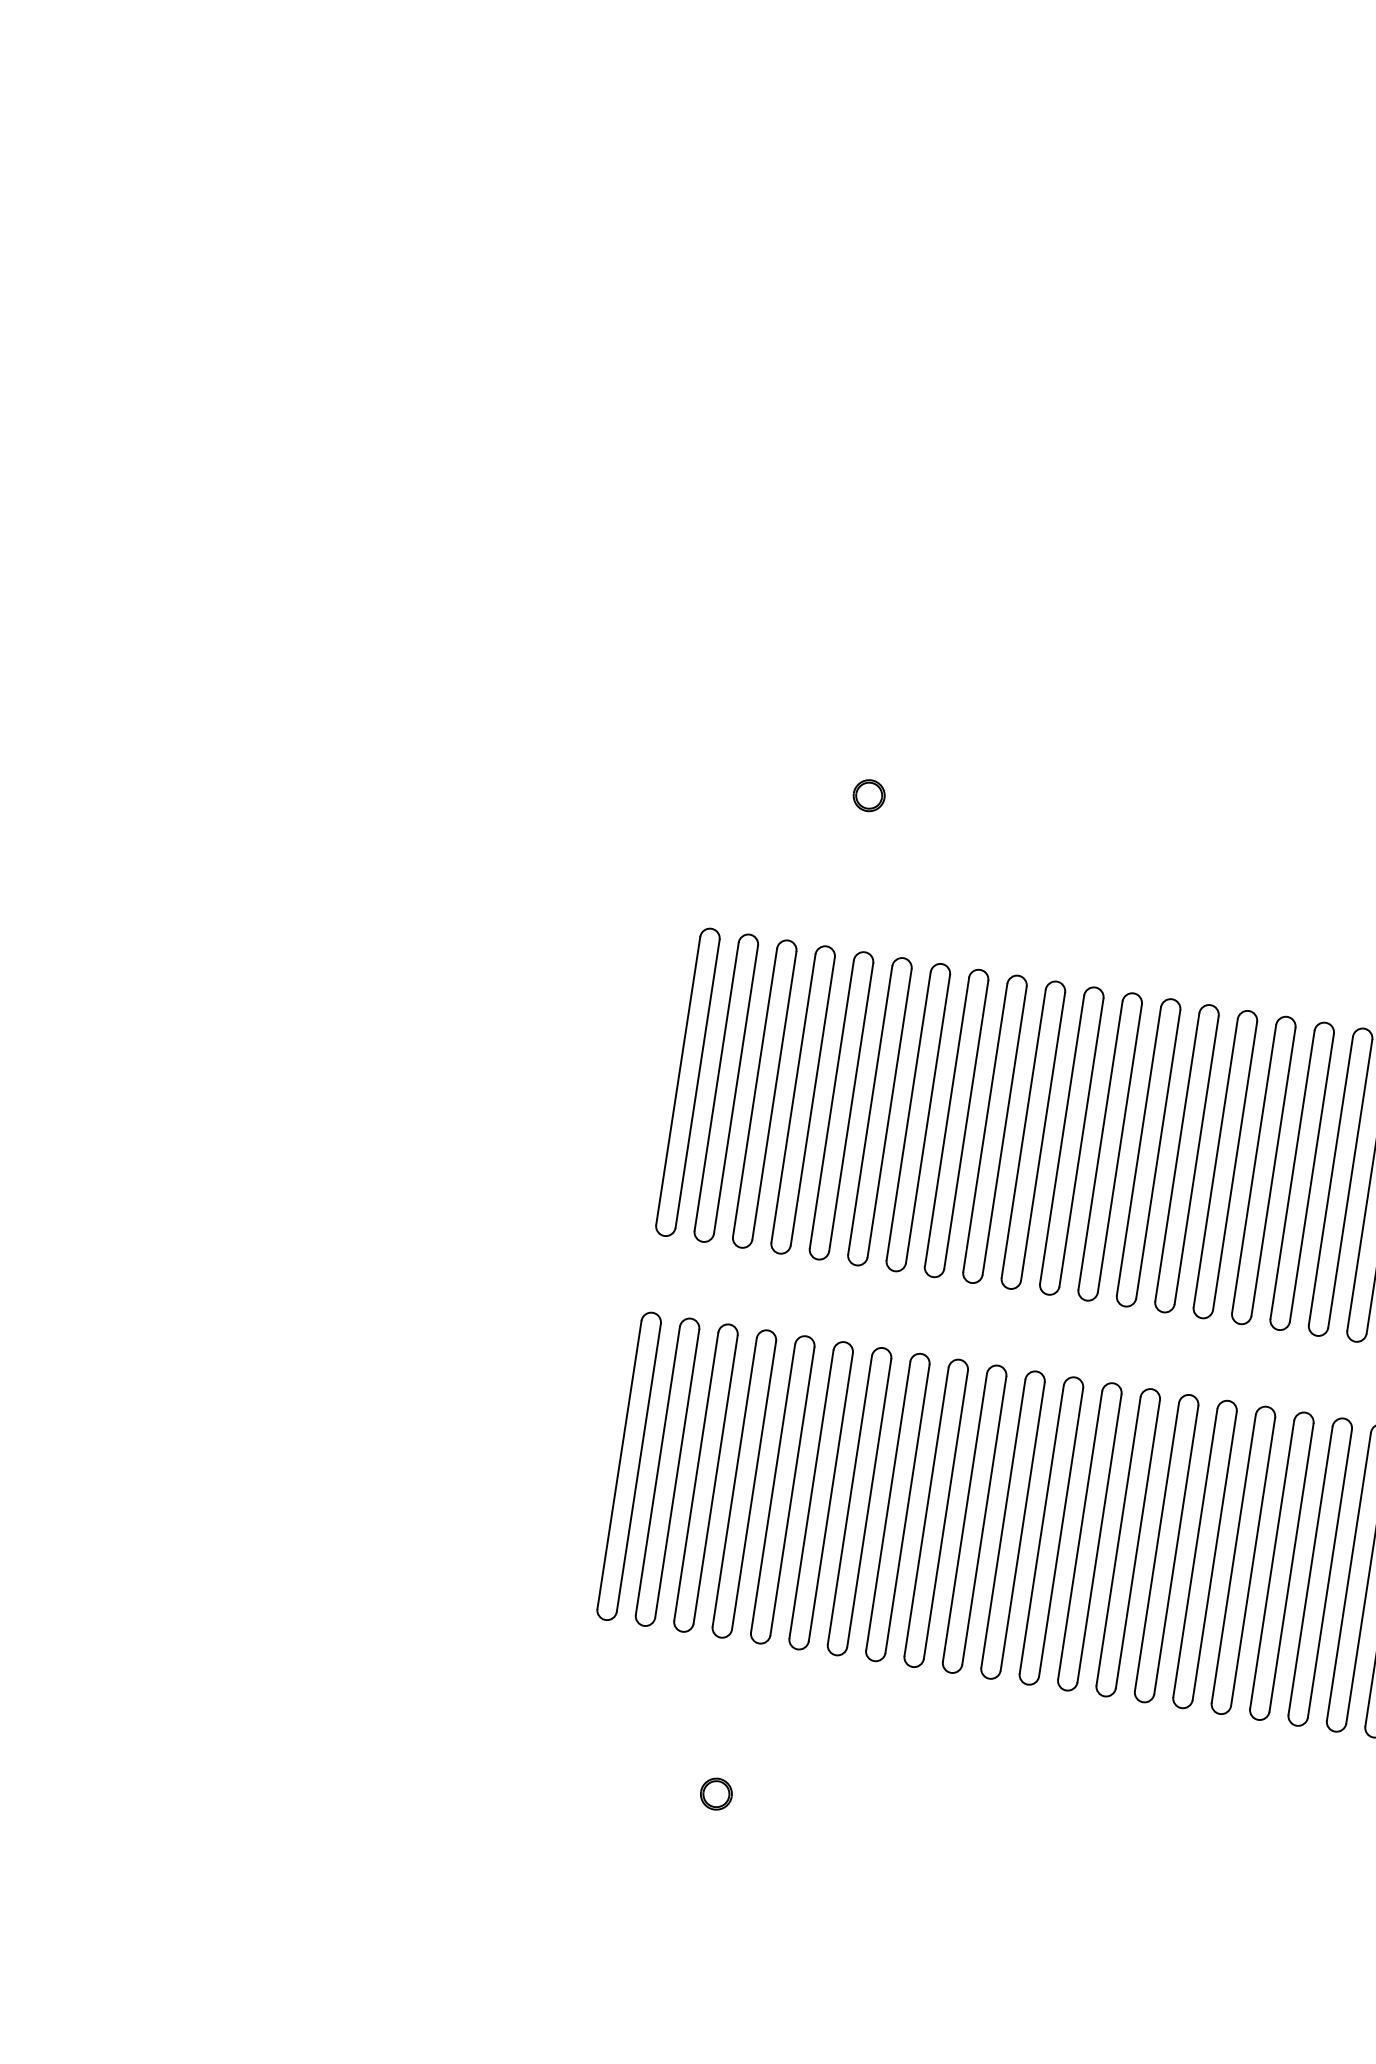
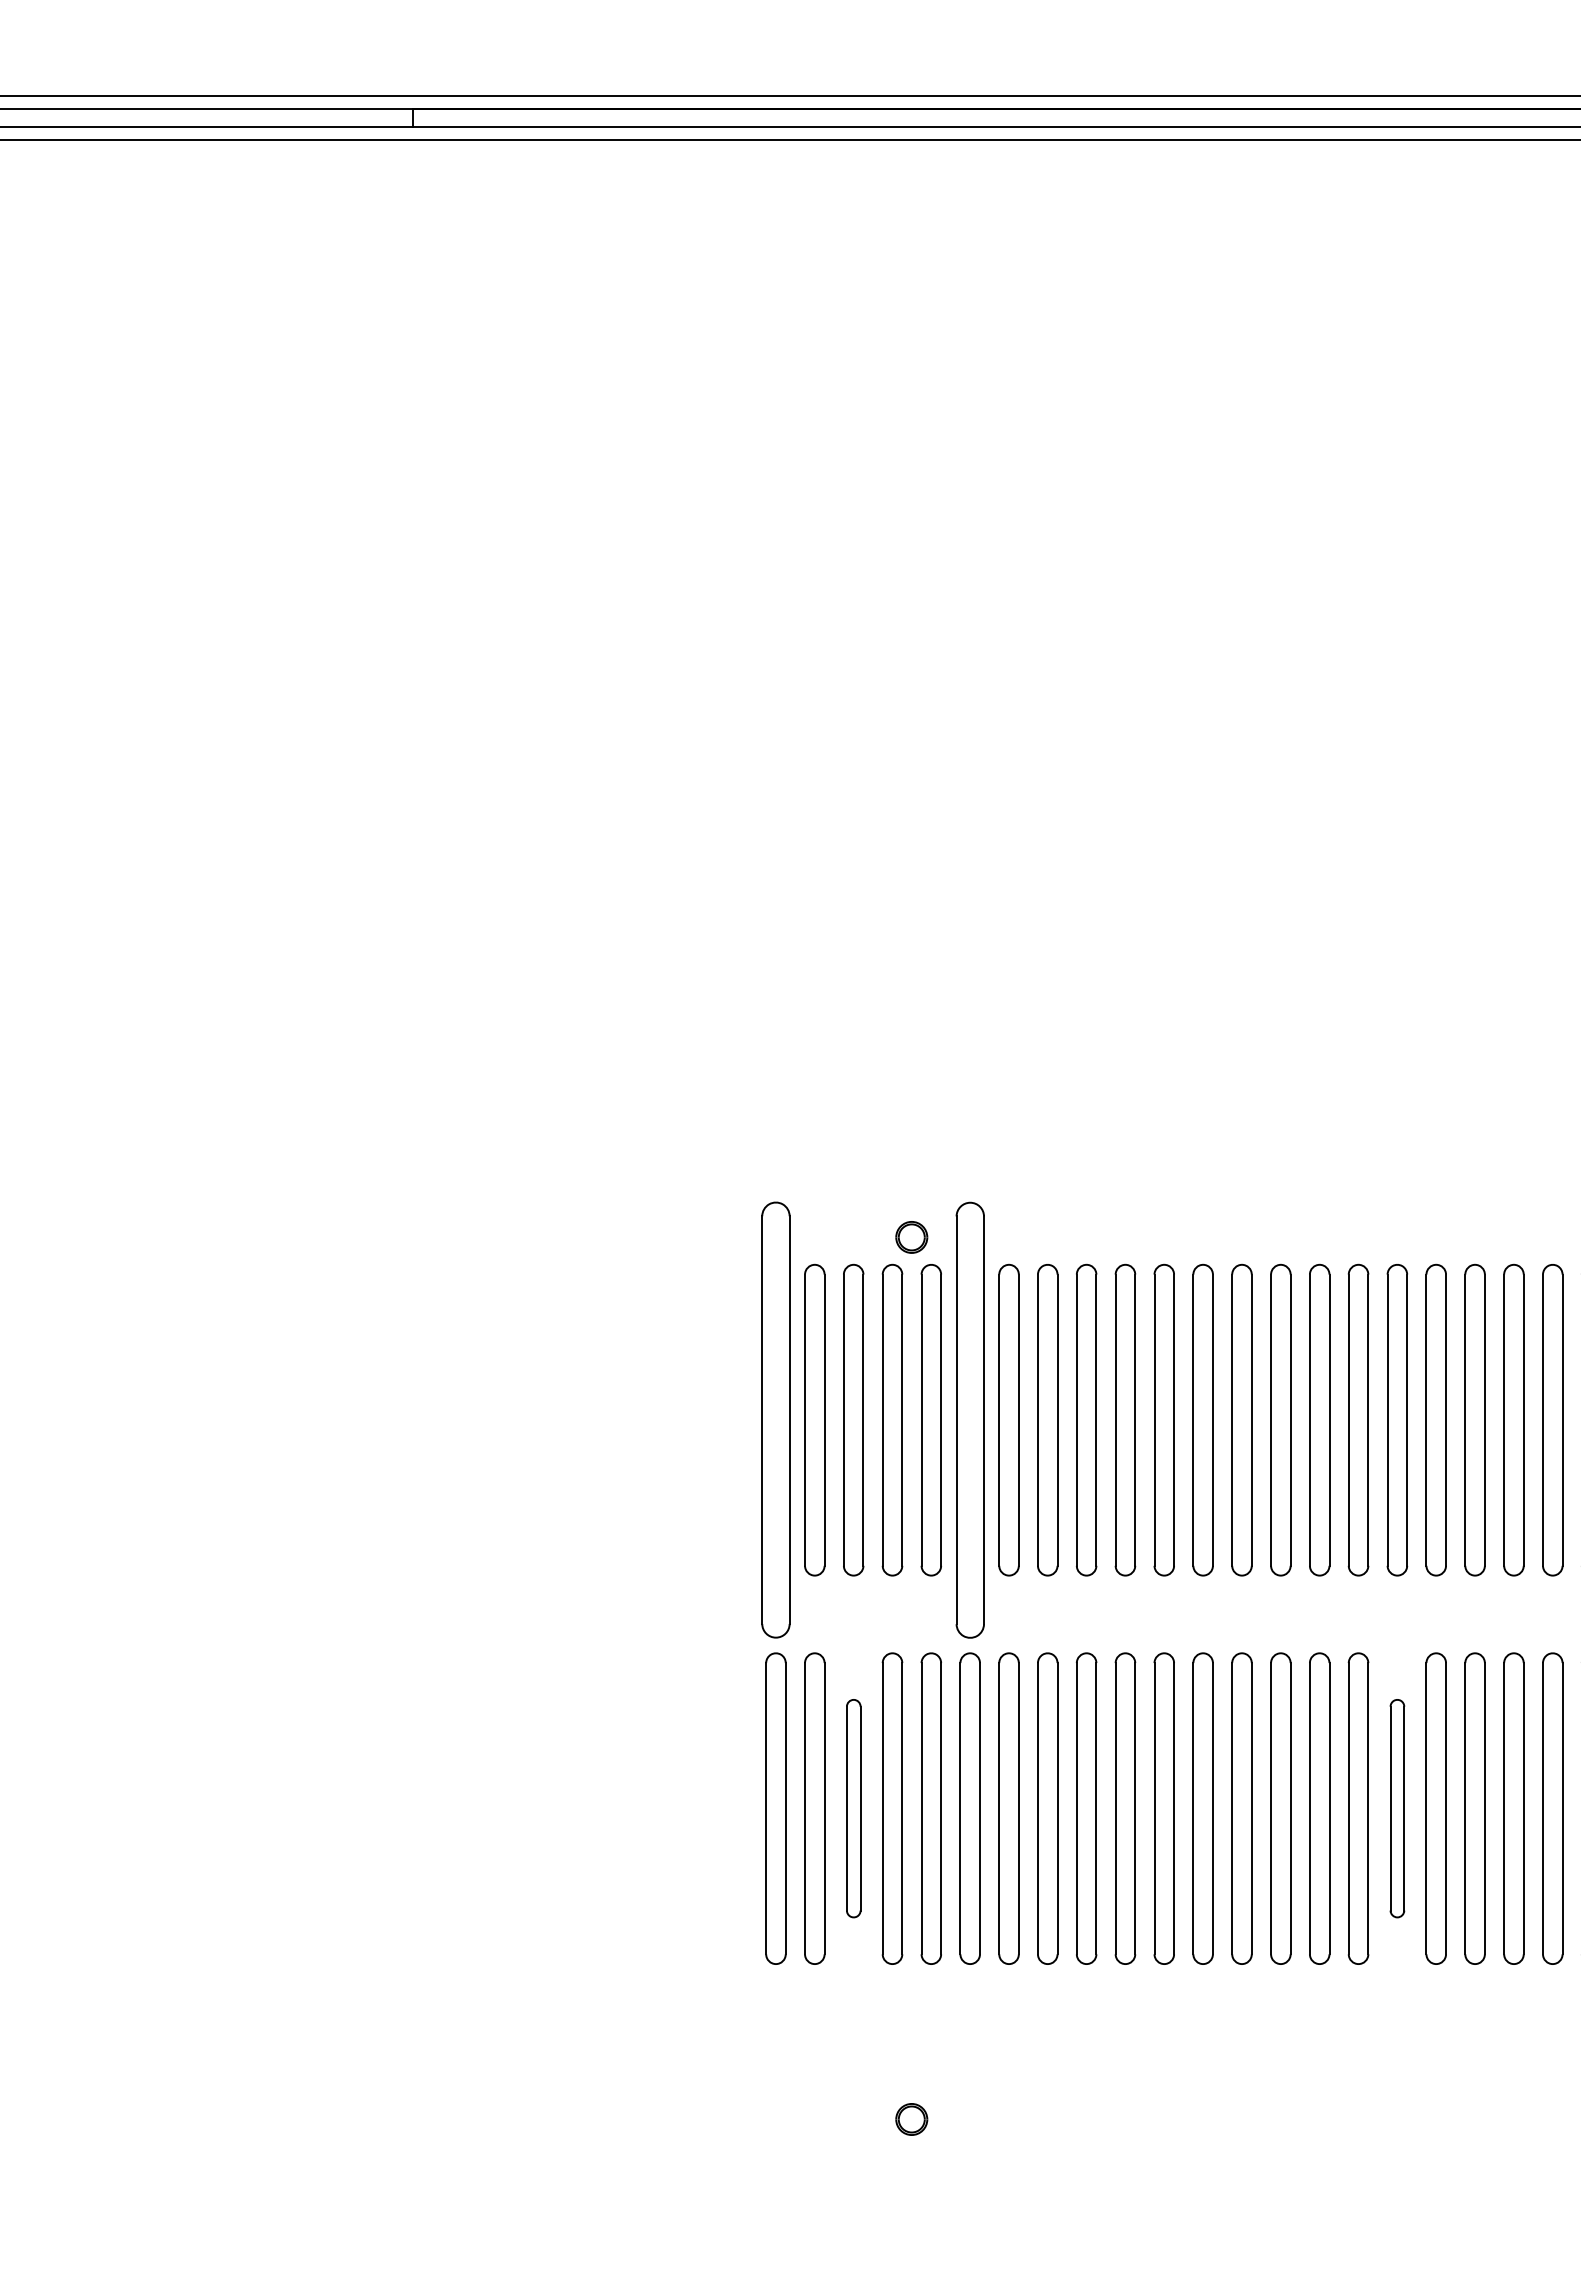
part: (868, 795) -> (911, 1237), moved
part: (687, 1082) -> (775, 1420), size x1.4
part: (879, 1110) -> (969, 1419), size x1.4
part: (705, 1477) -> (853, 1808), size x0.7
part: (1243, 1560) -> (1397, 1808), size x0.7

